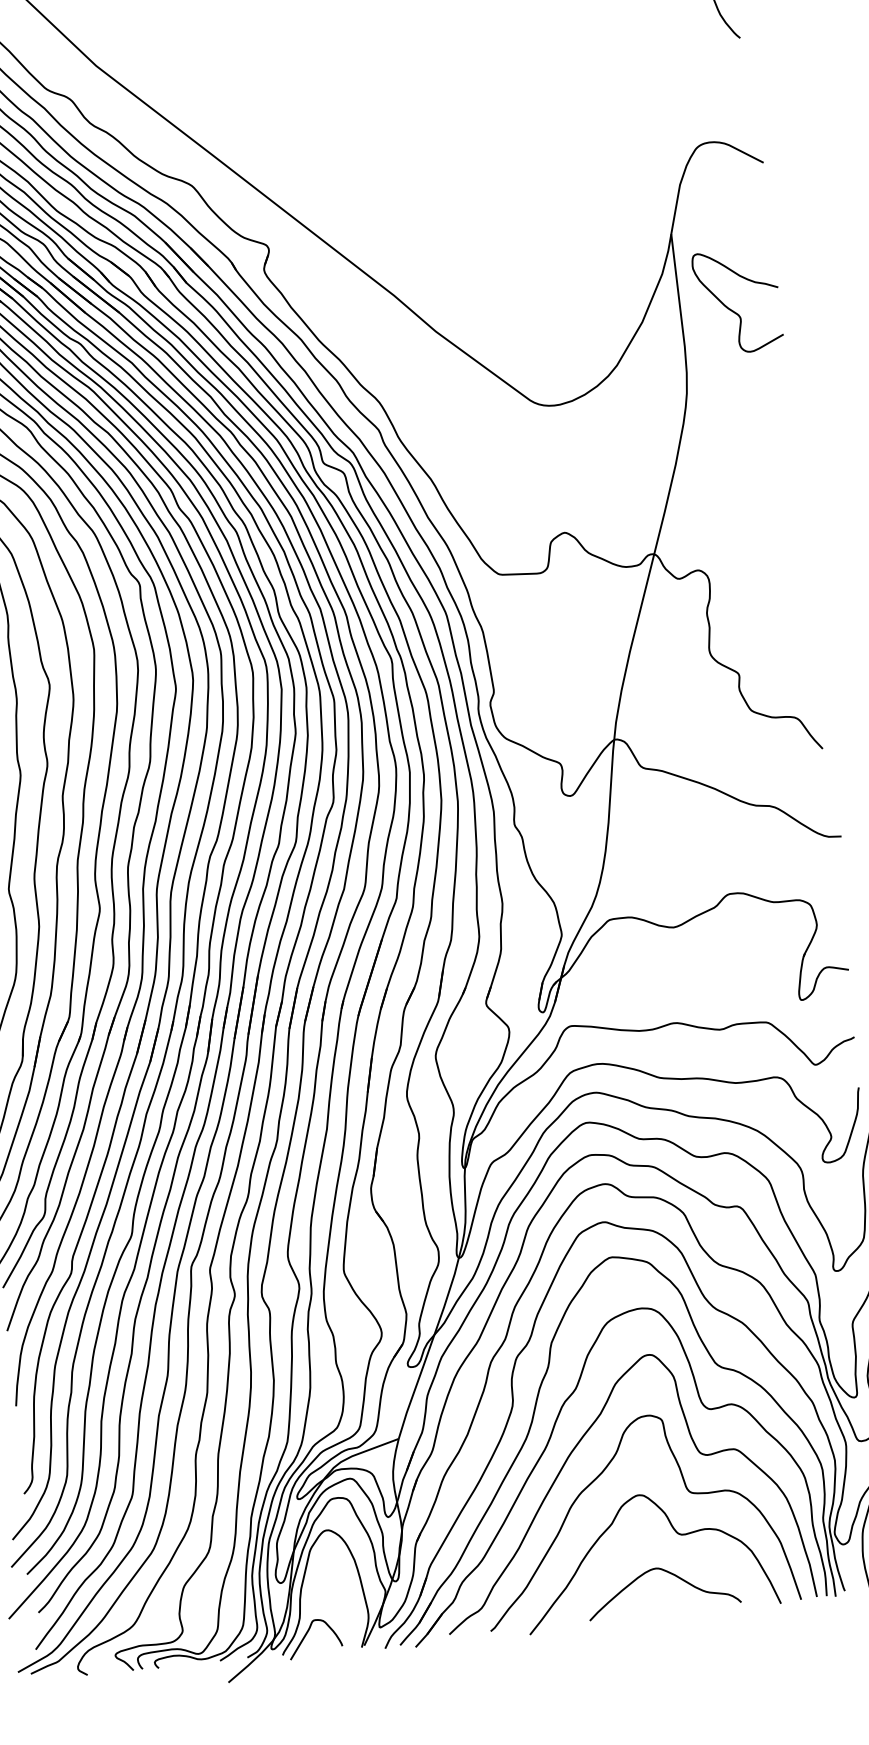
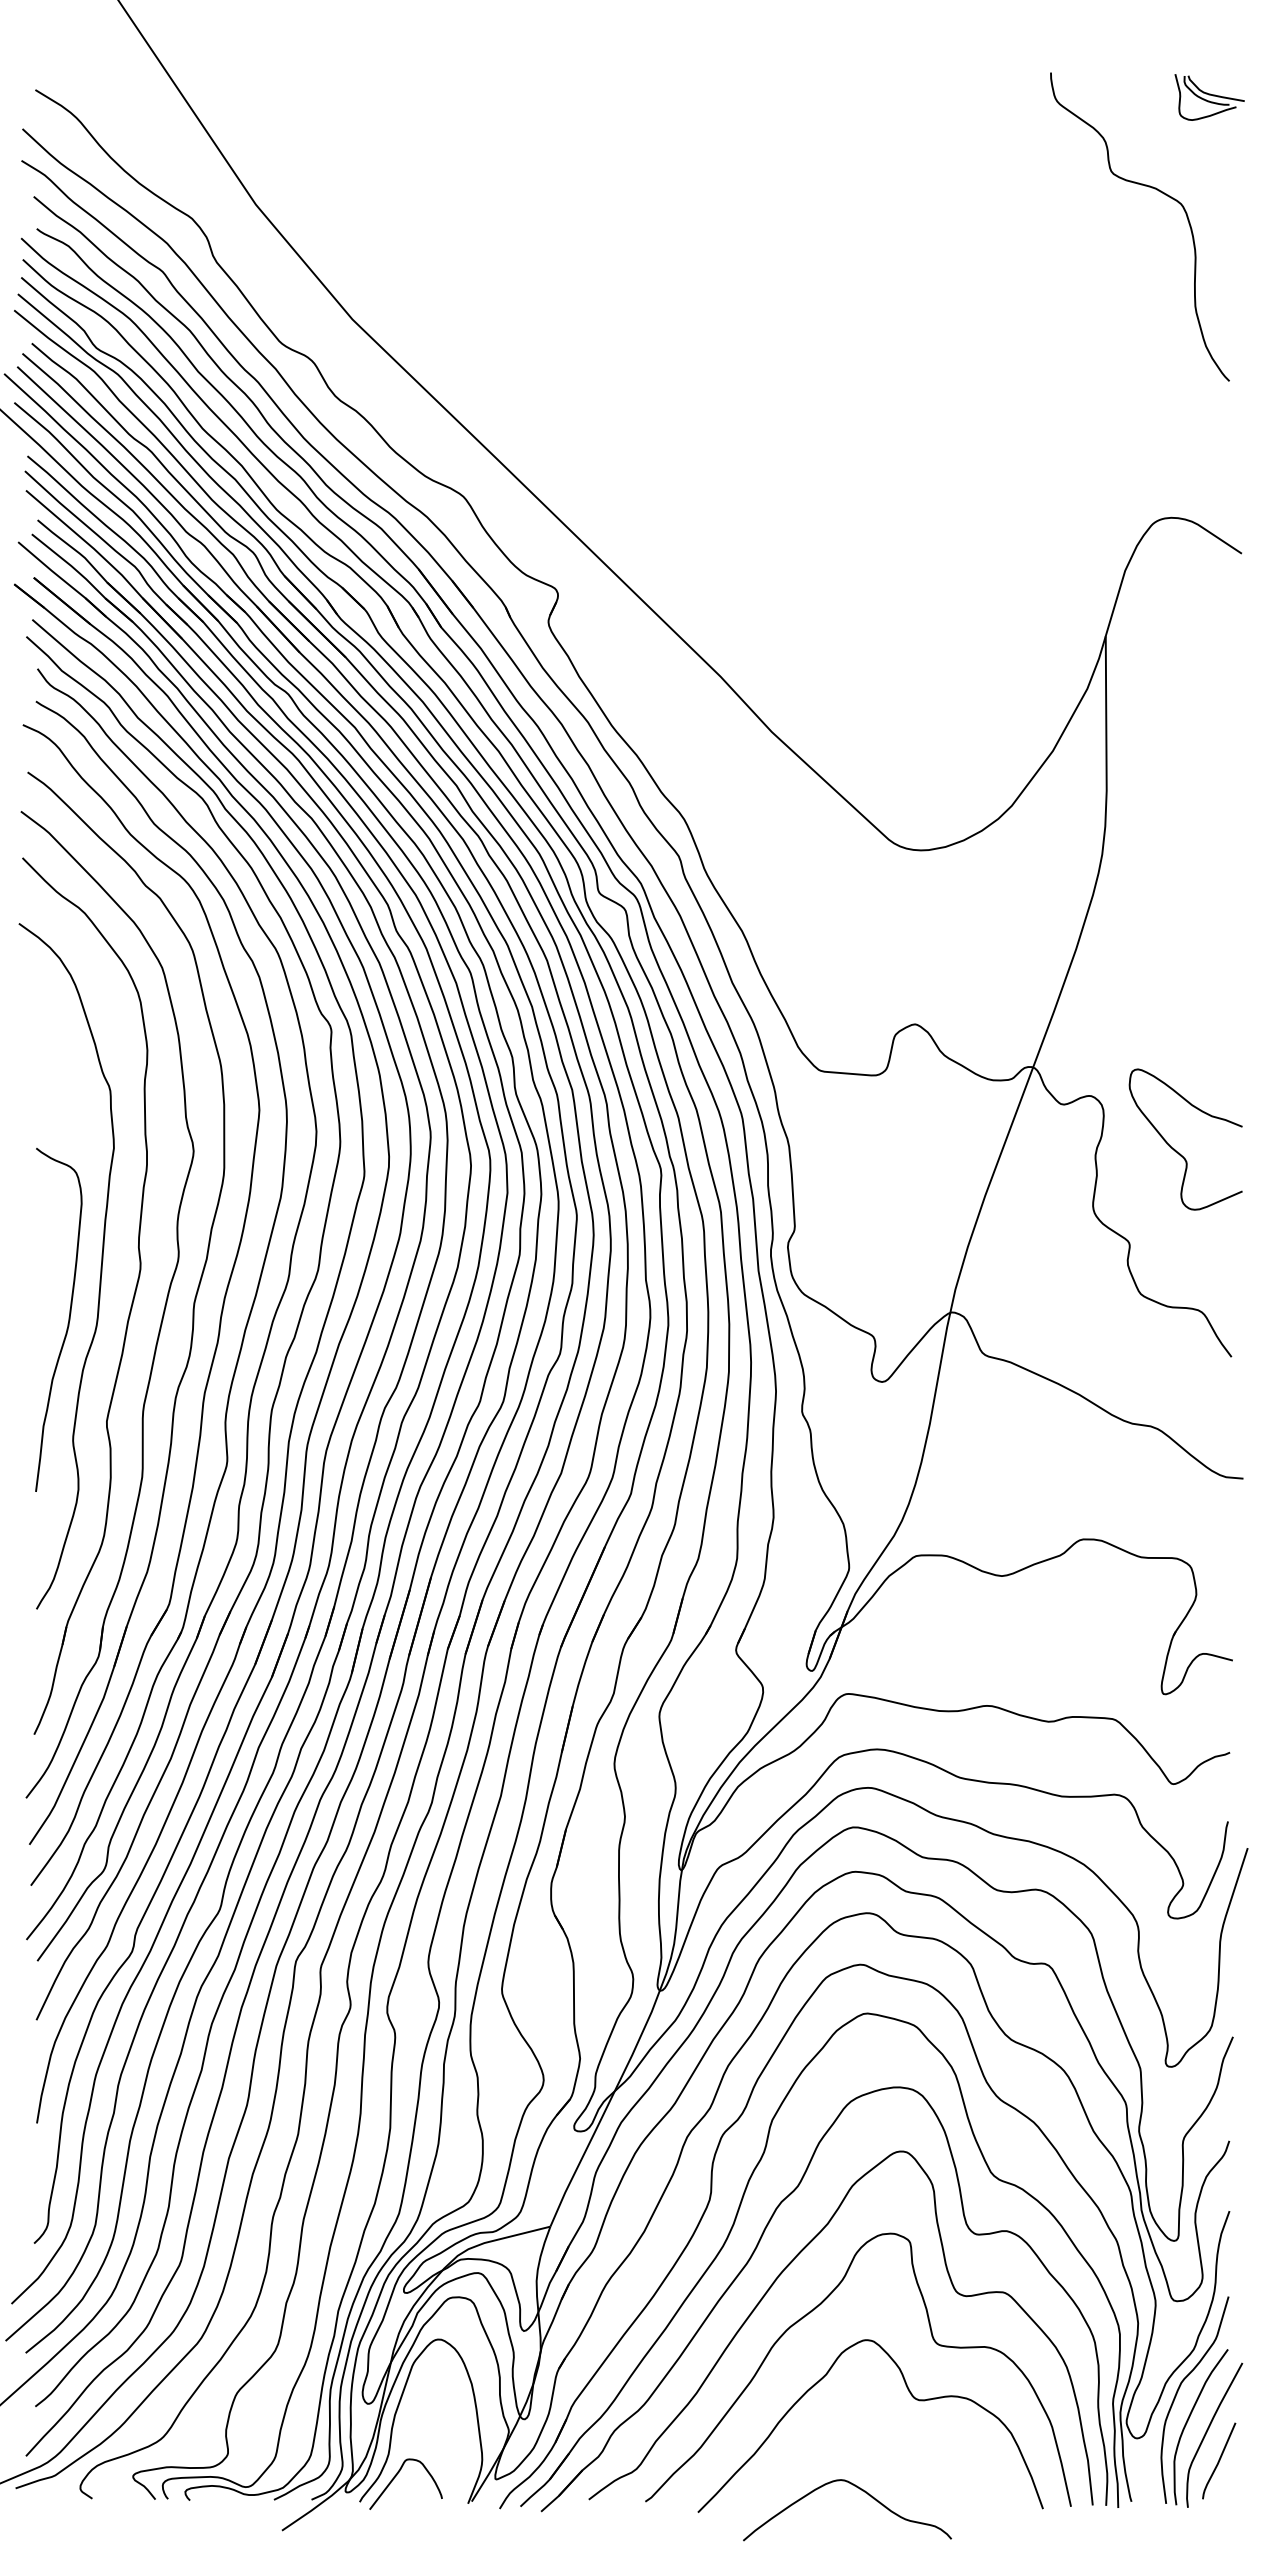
curve: (731, 309) -> (1175, 1149), moved
curve: (668, 1573) -> (857, 2488), moved

